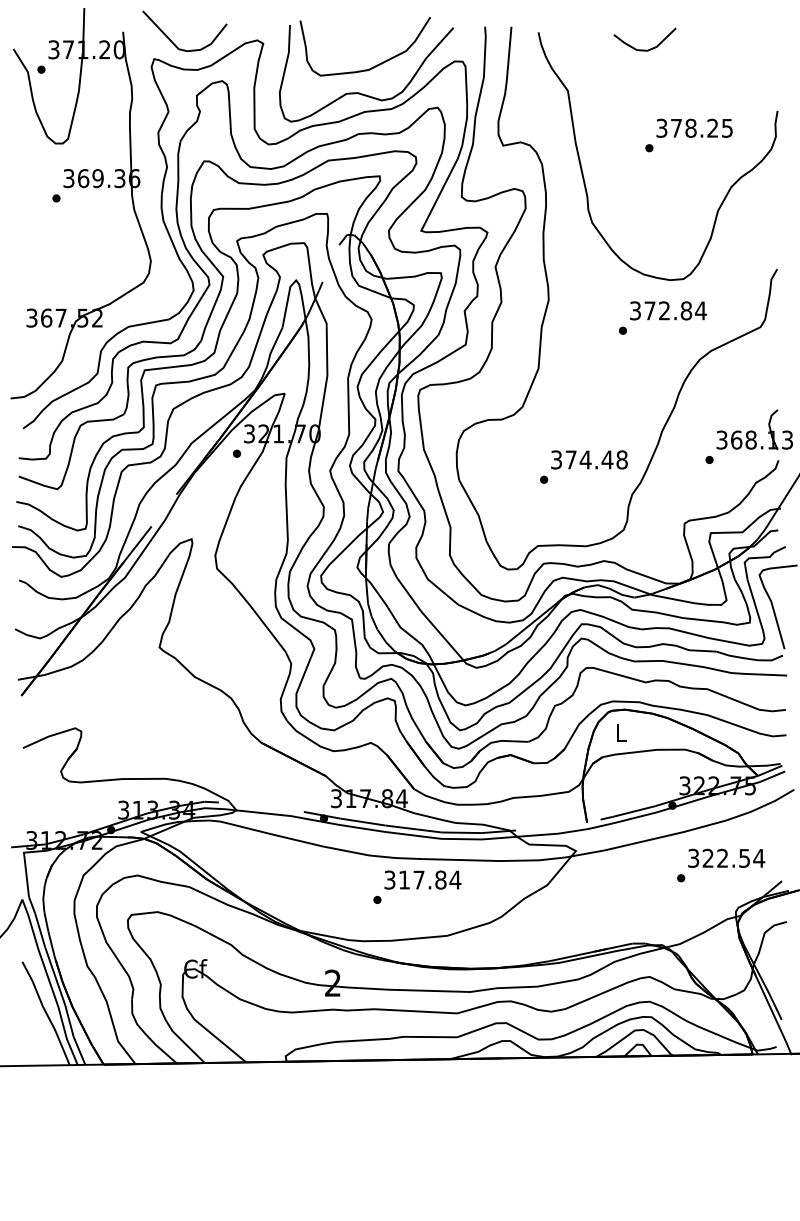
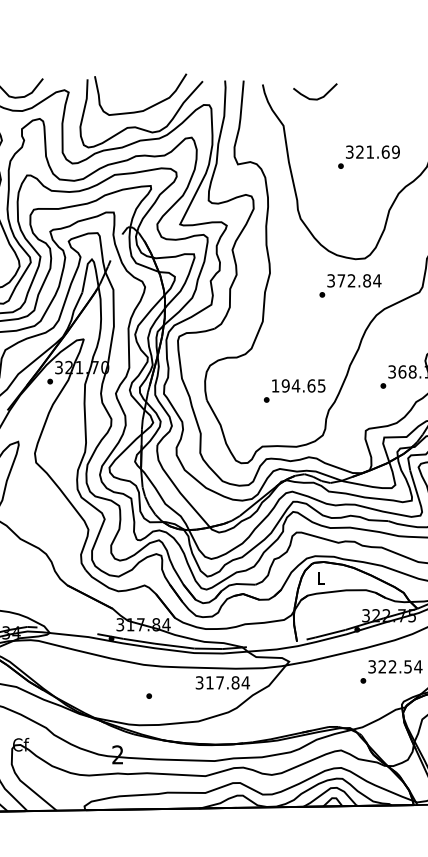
curve: (644, 49) -> (314, 98), moved
text: (702, 127) -> (378, 151), 378.25 -> 321.69
text: (589, 459) -> (298, 385), 374.48 -> 194.65
text: (422, 879) -> (222, 682), moved

